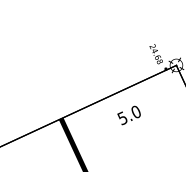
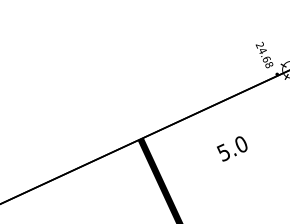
text: (129, 115) -> (232, 148), moved

